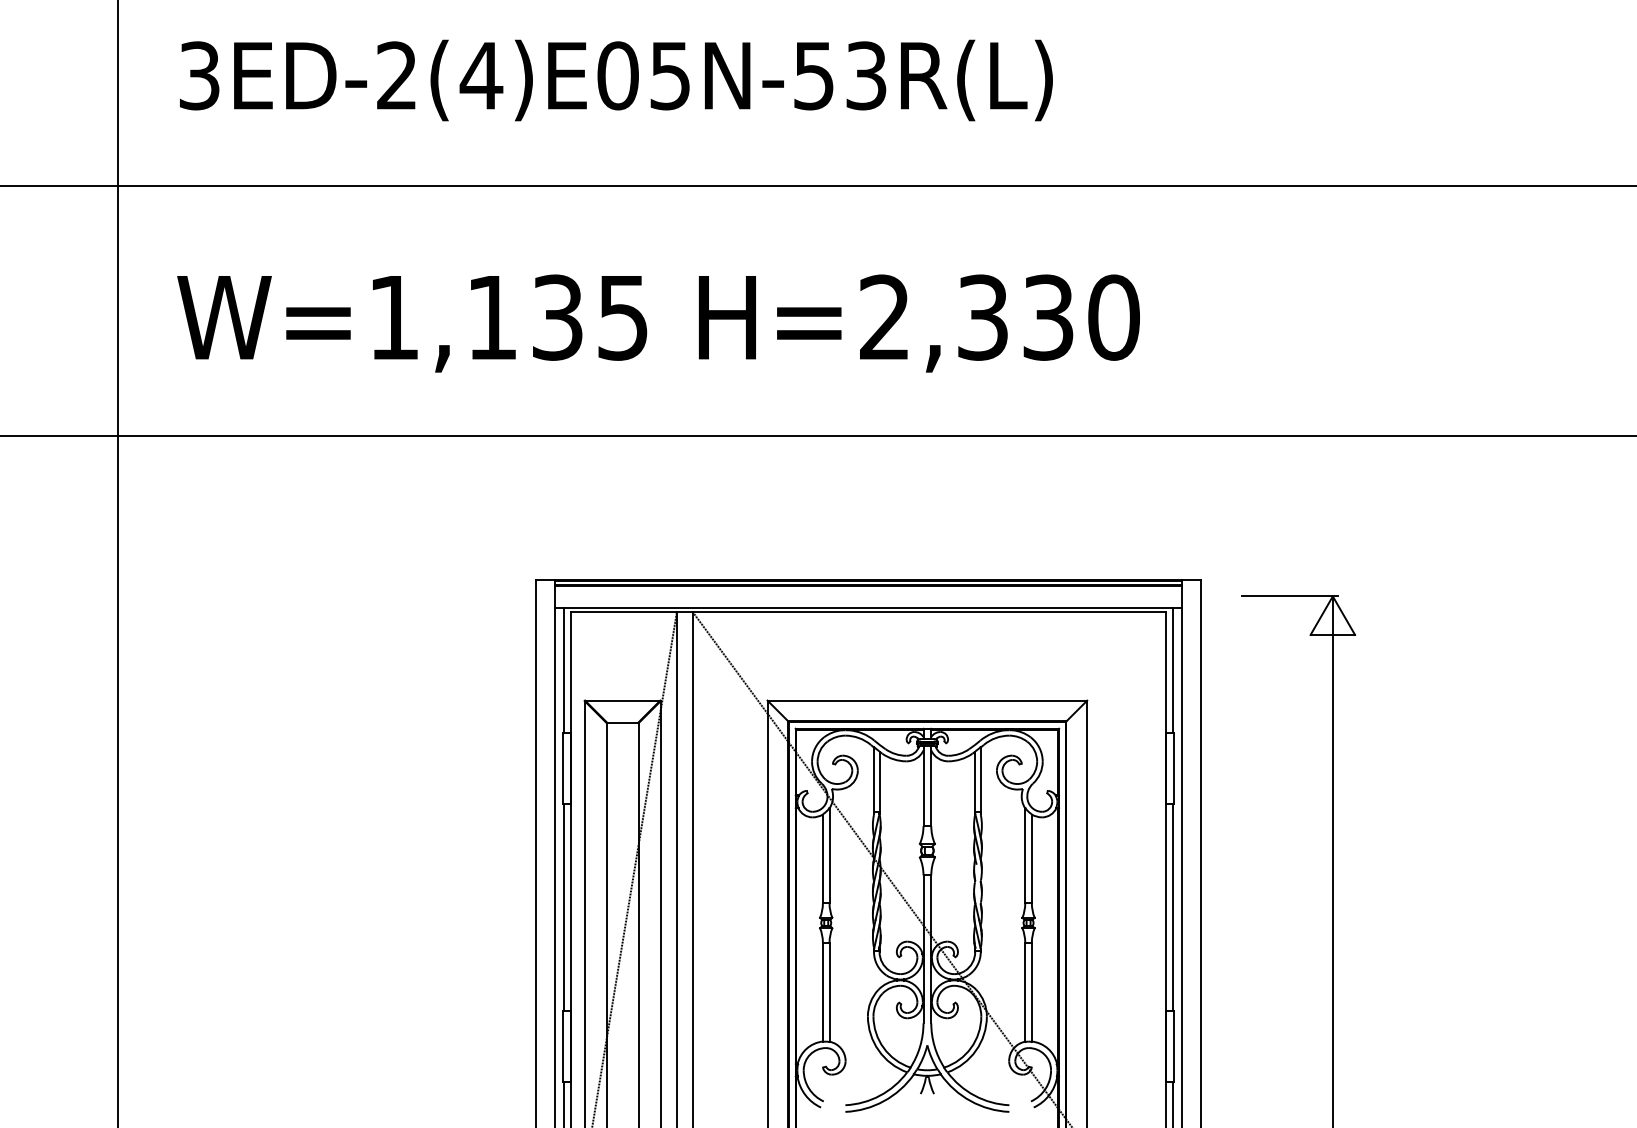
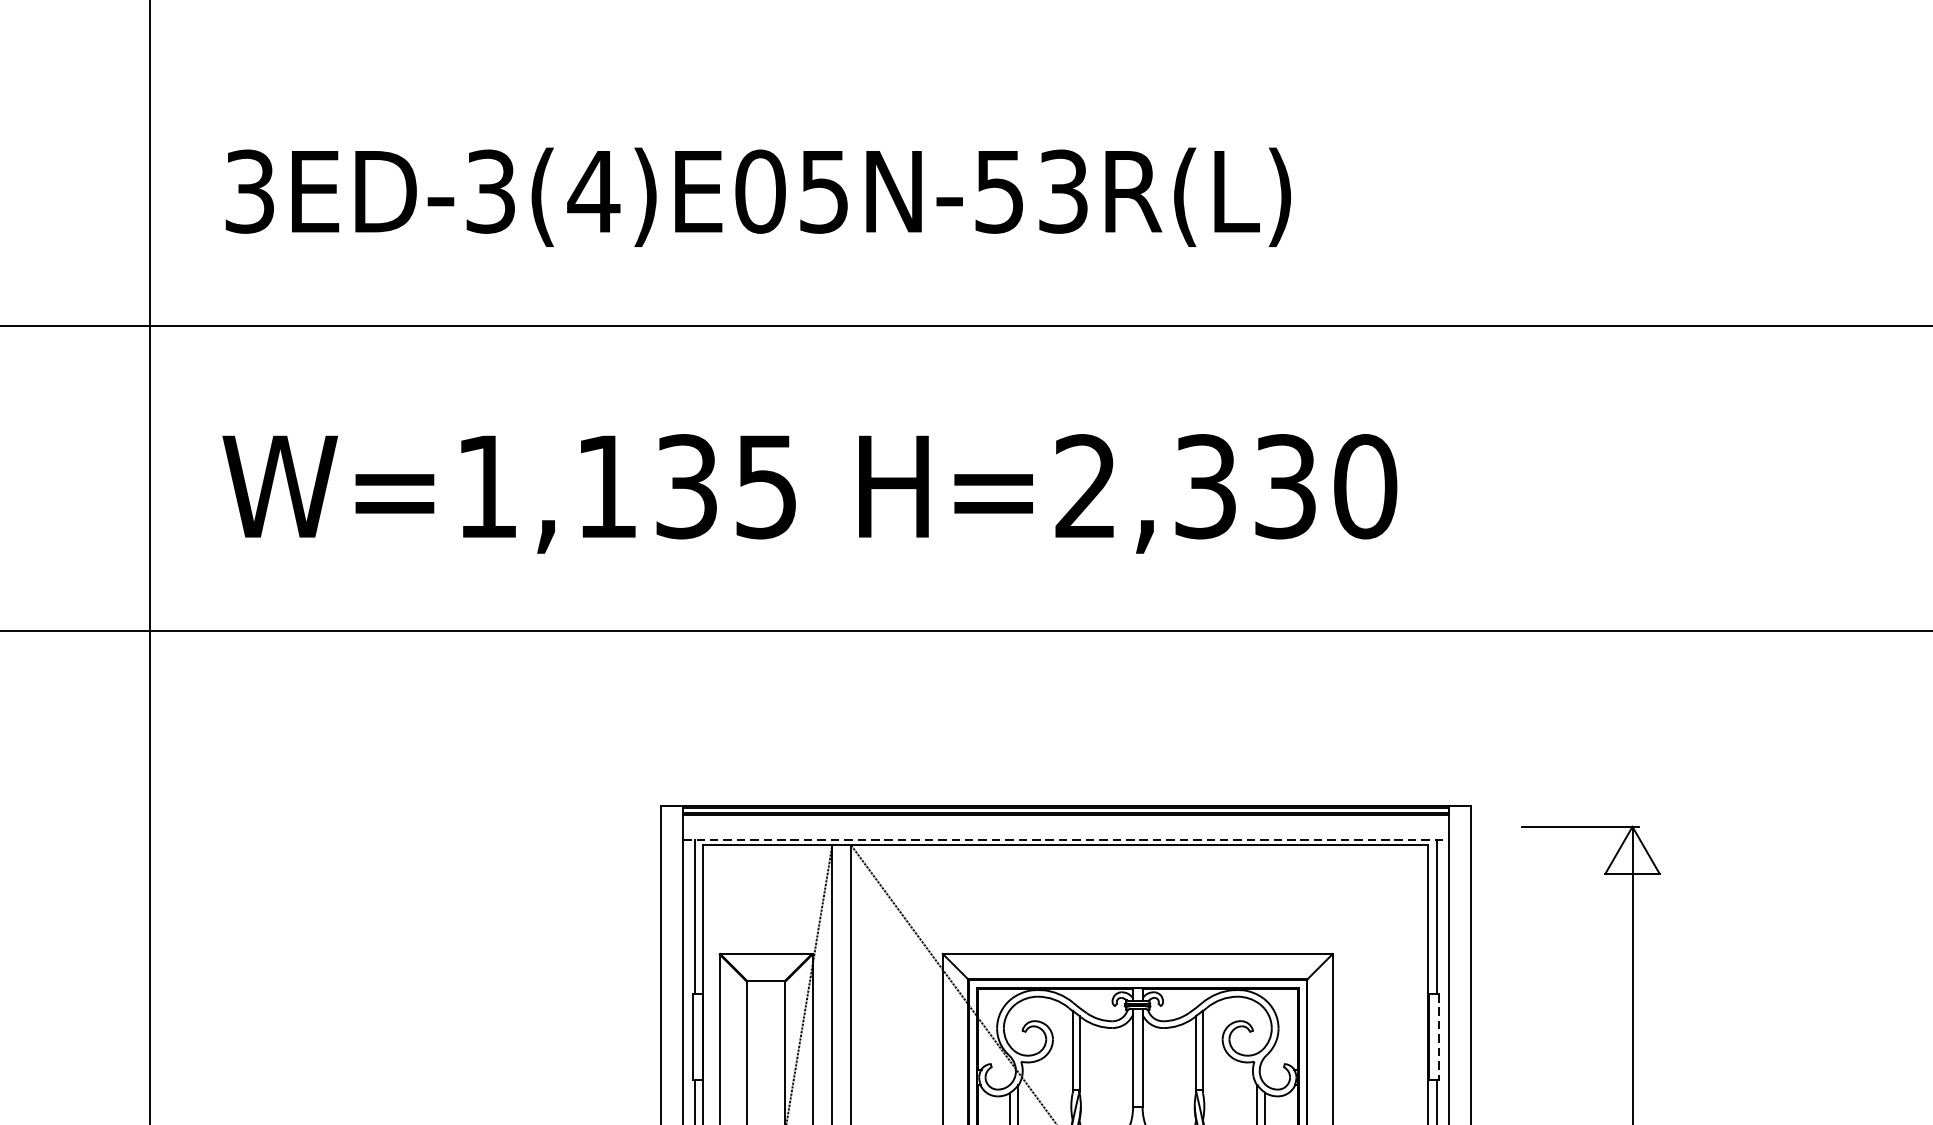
text: (396, 75) -> (490, 191), 3ED-2(4)E05N-53R(L) -> 3ED-3(4)E05N-53R(L)
line: (868, 607) -> (1065, 840), solid -> dashed
line: (1174, 769) -> (1439, 1037), solid -> dashed

